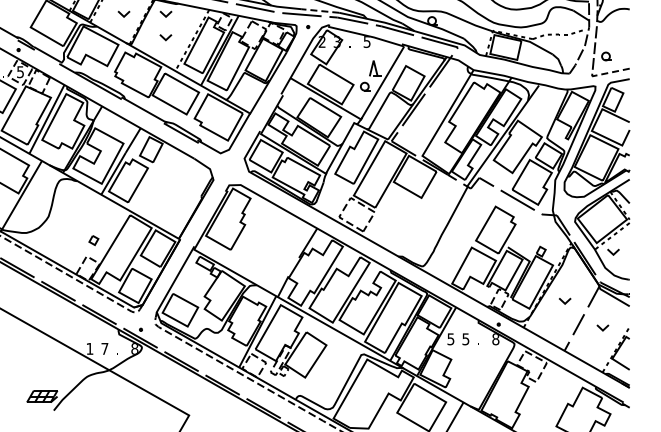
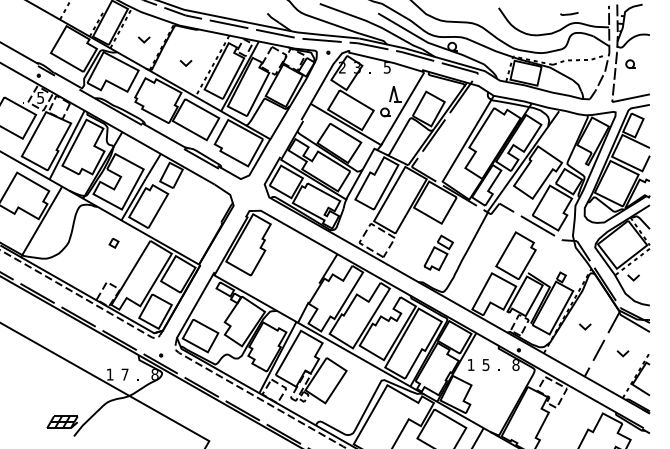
line: (320, 10) -> (340, 36), dashed -> solid
line: (166, 14) -> (186, 40), removed
part: (606, 55) -> (630, 63), moved
line: (610, 72) -> (630, 98), dashed -> solid
part: (418, 226) -> (438, 252), added
part: (93, 240) -> (113, 243), moved
text: (450, 339) -> (470, 365), 5 -> 1

